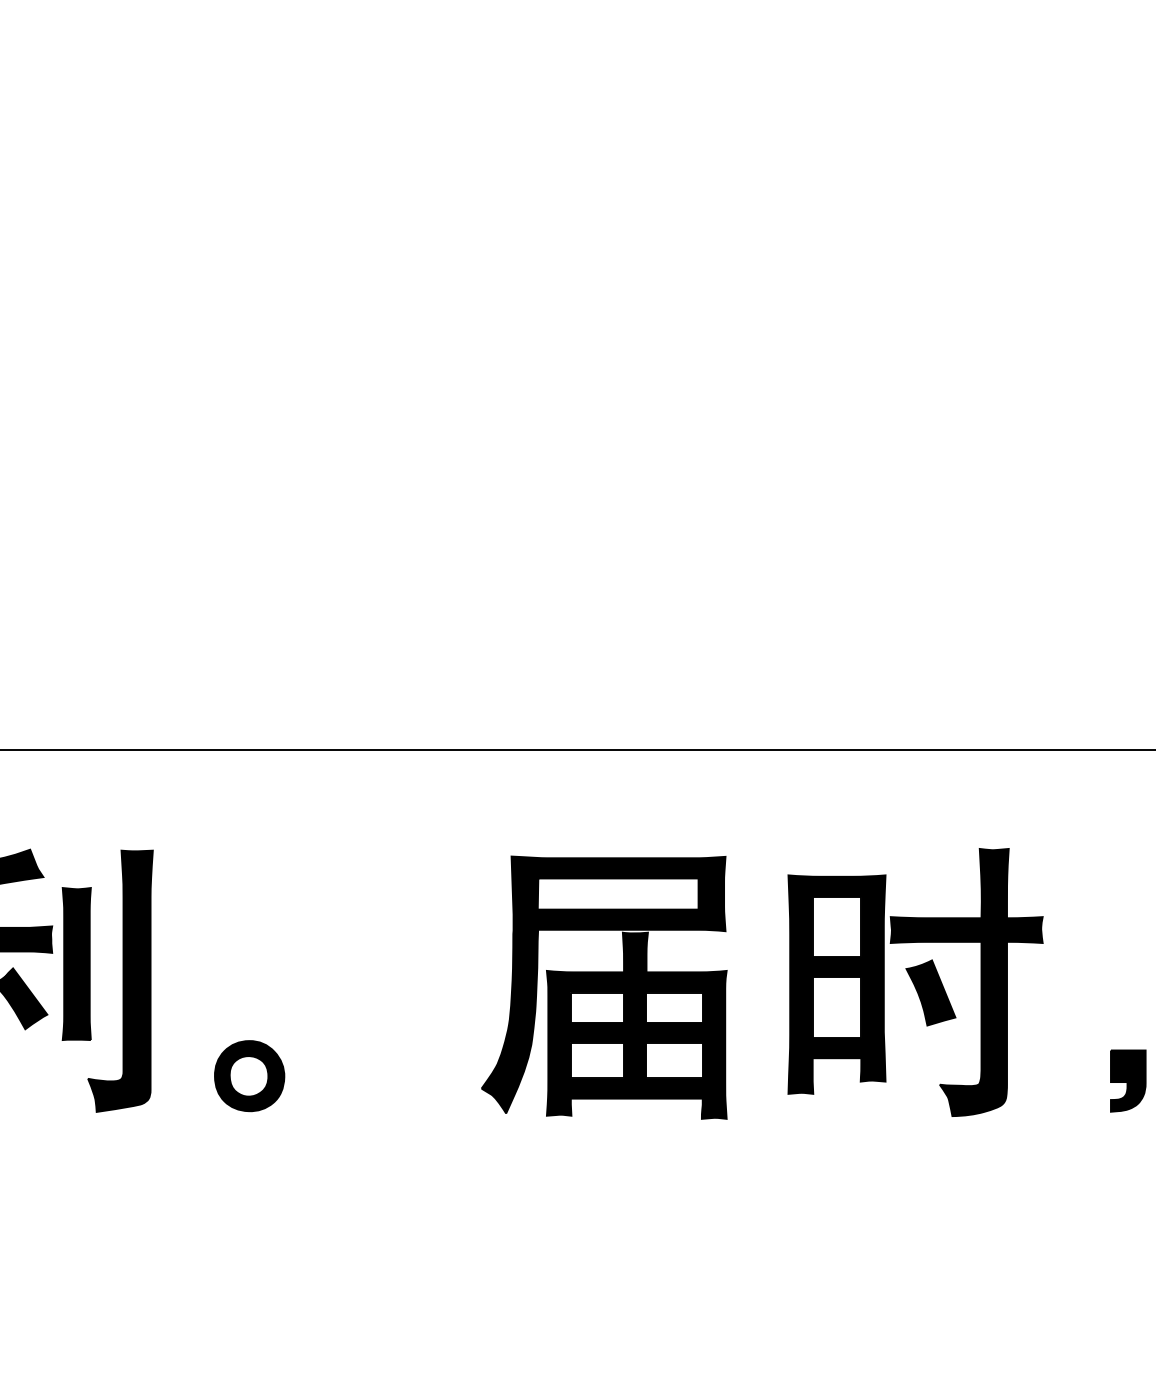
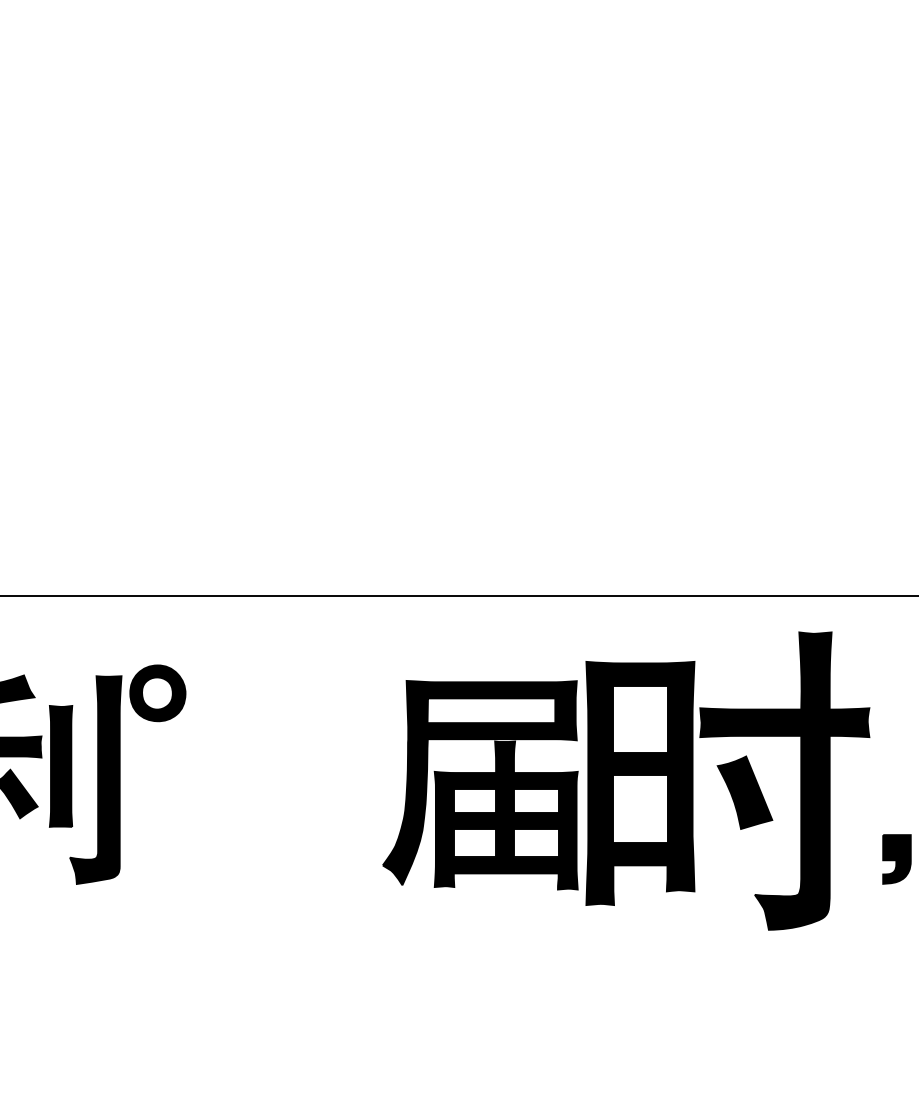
part: (915, 982) -> (727, 781), size x1.4
part: (249, 1076) -> (157, 693), moved

